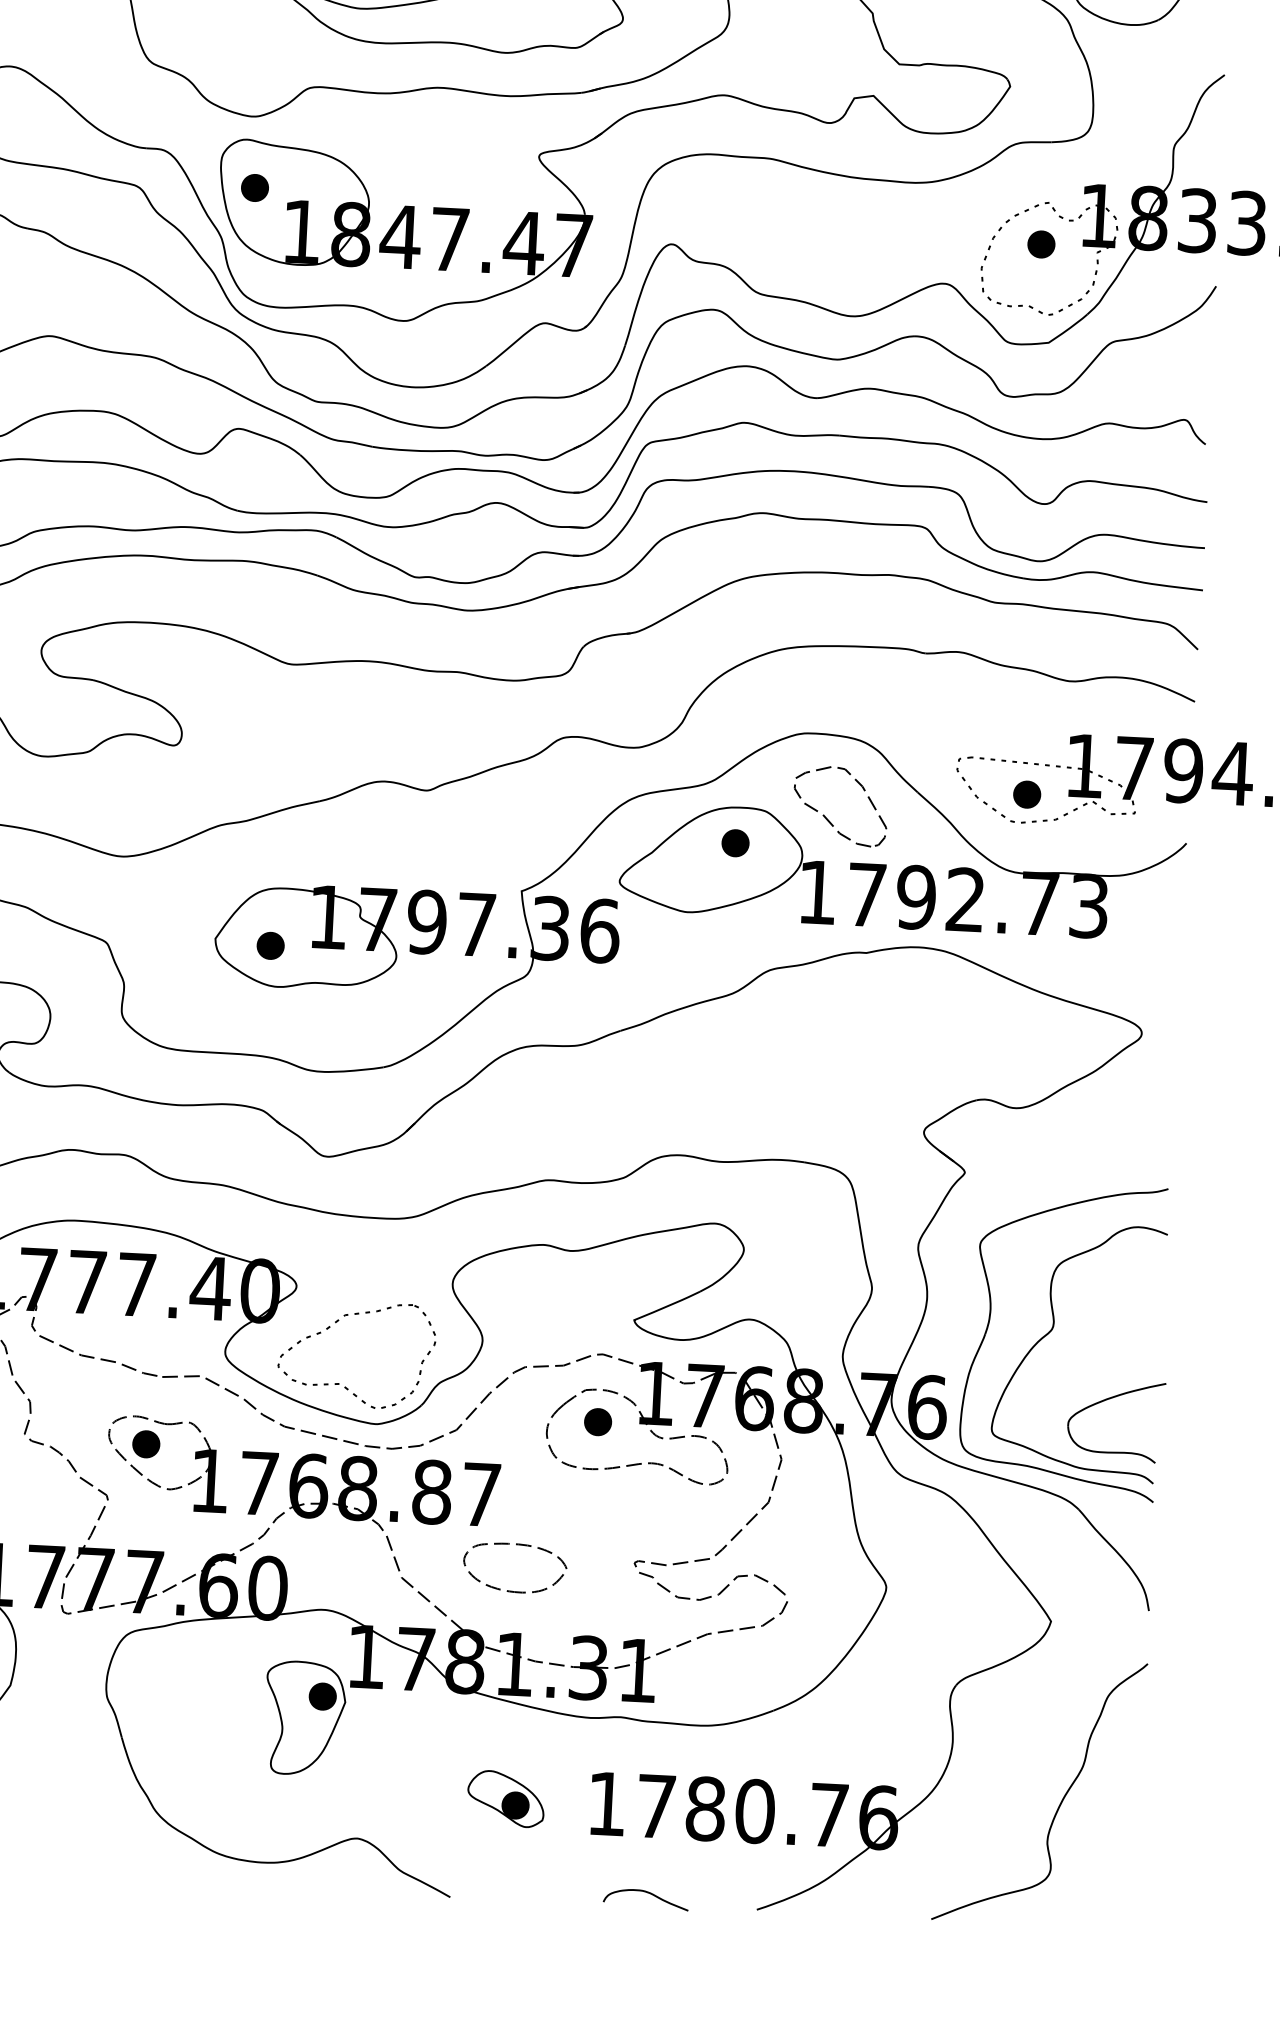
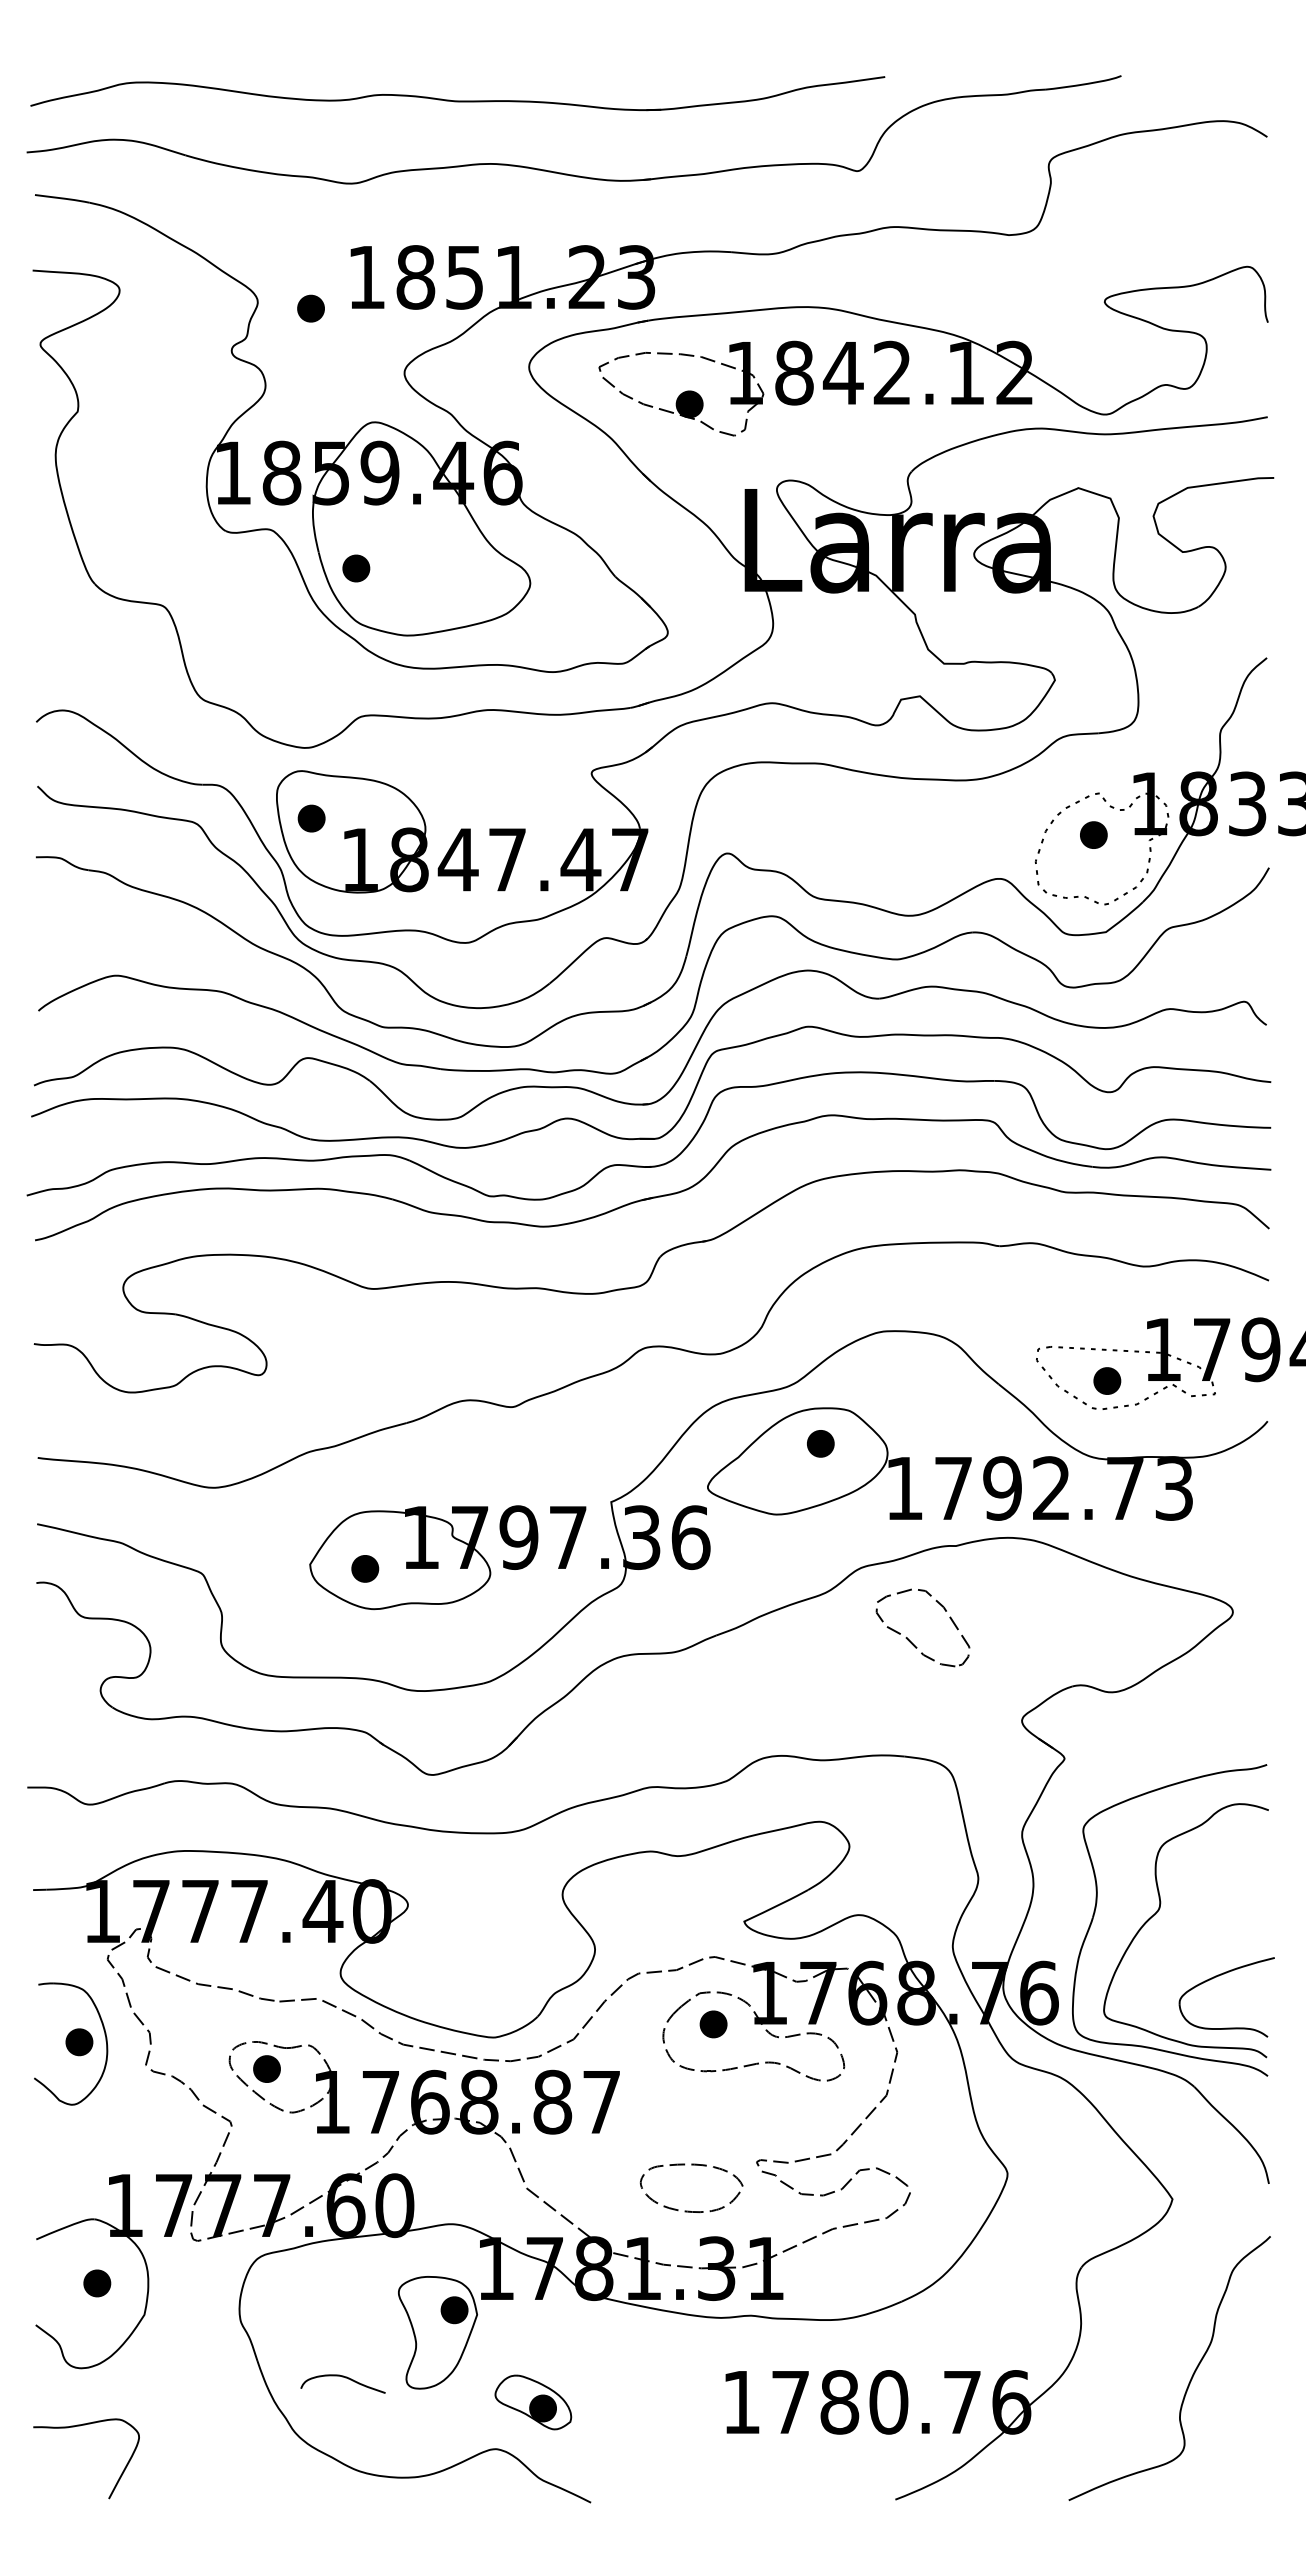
part: (826, 817) -> (909, 1639), moved
part: (339, 1382) -> (455, 1998), removed
part: (511, 1590) -> (689, 2210), moved
part: (506, 1799) -> (533, 2402), moved
curve: (648, 1894) -> (345, 2378), moved

